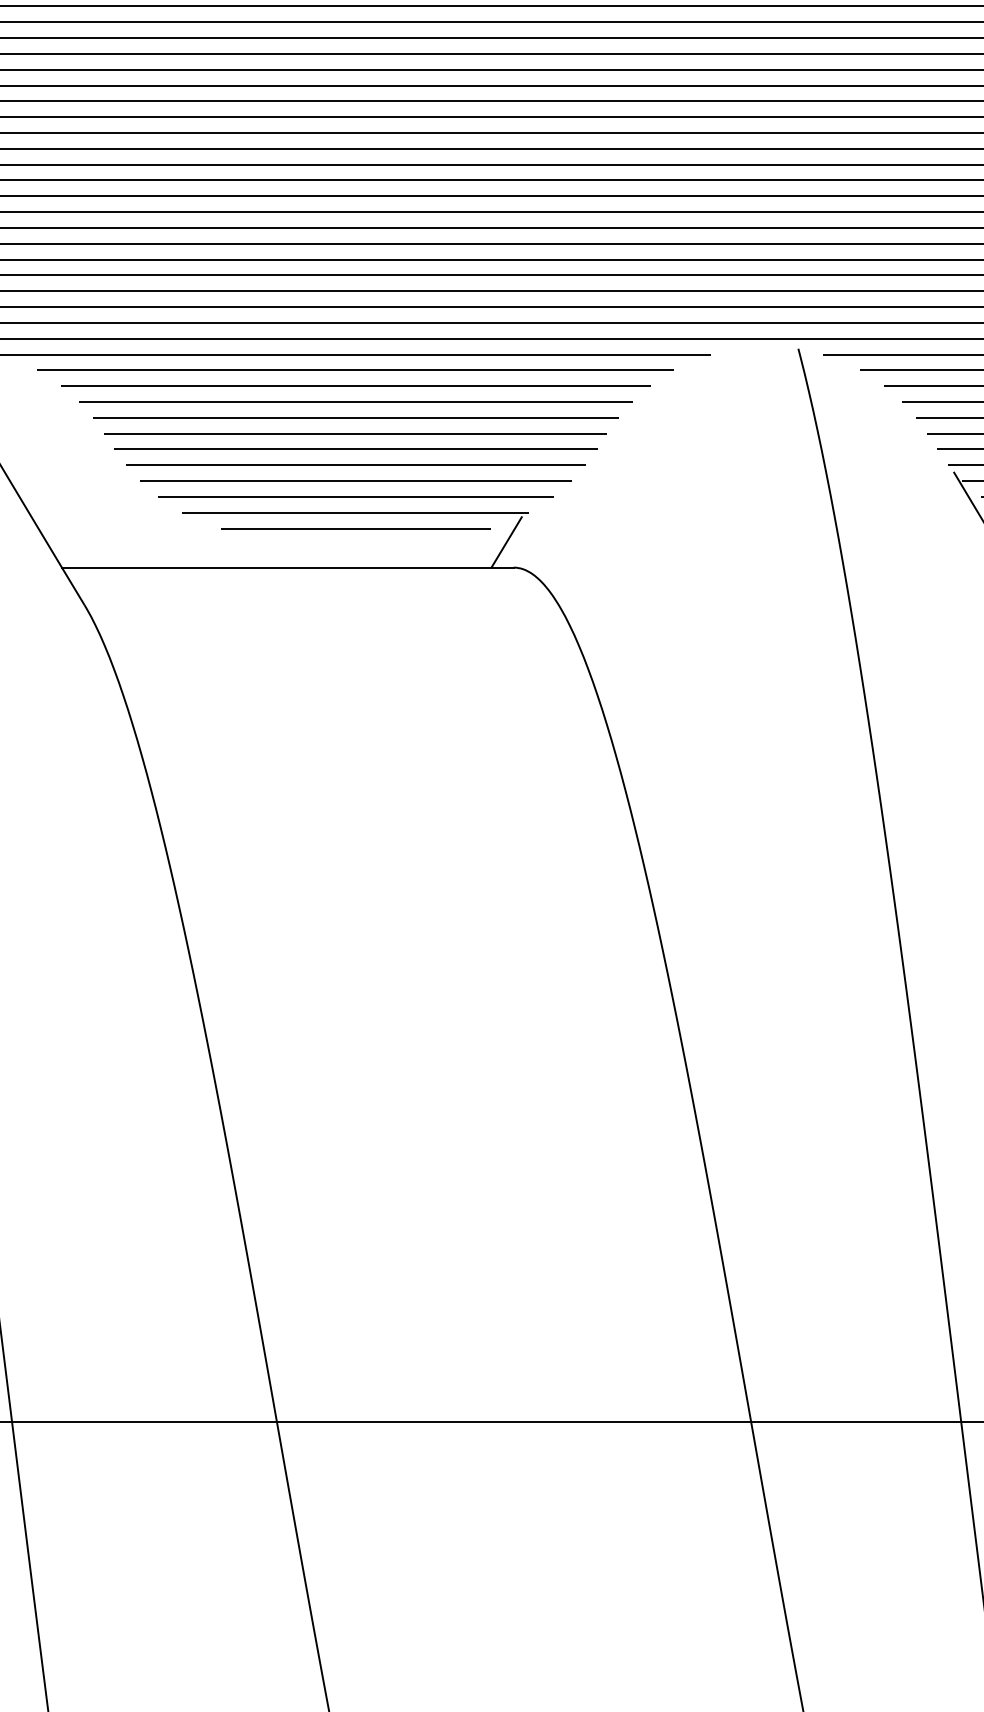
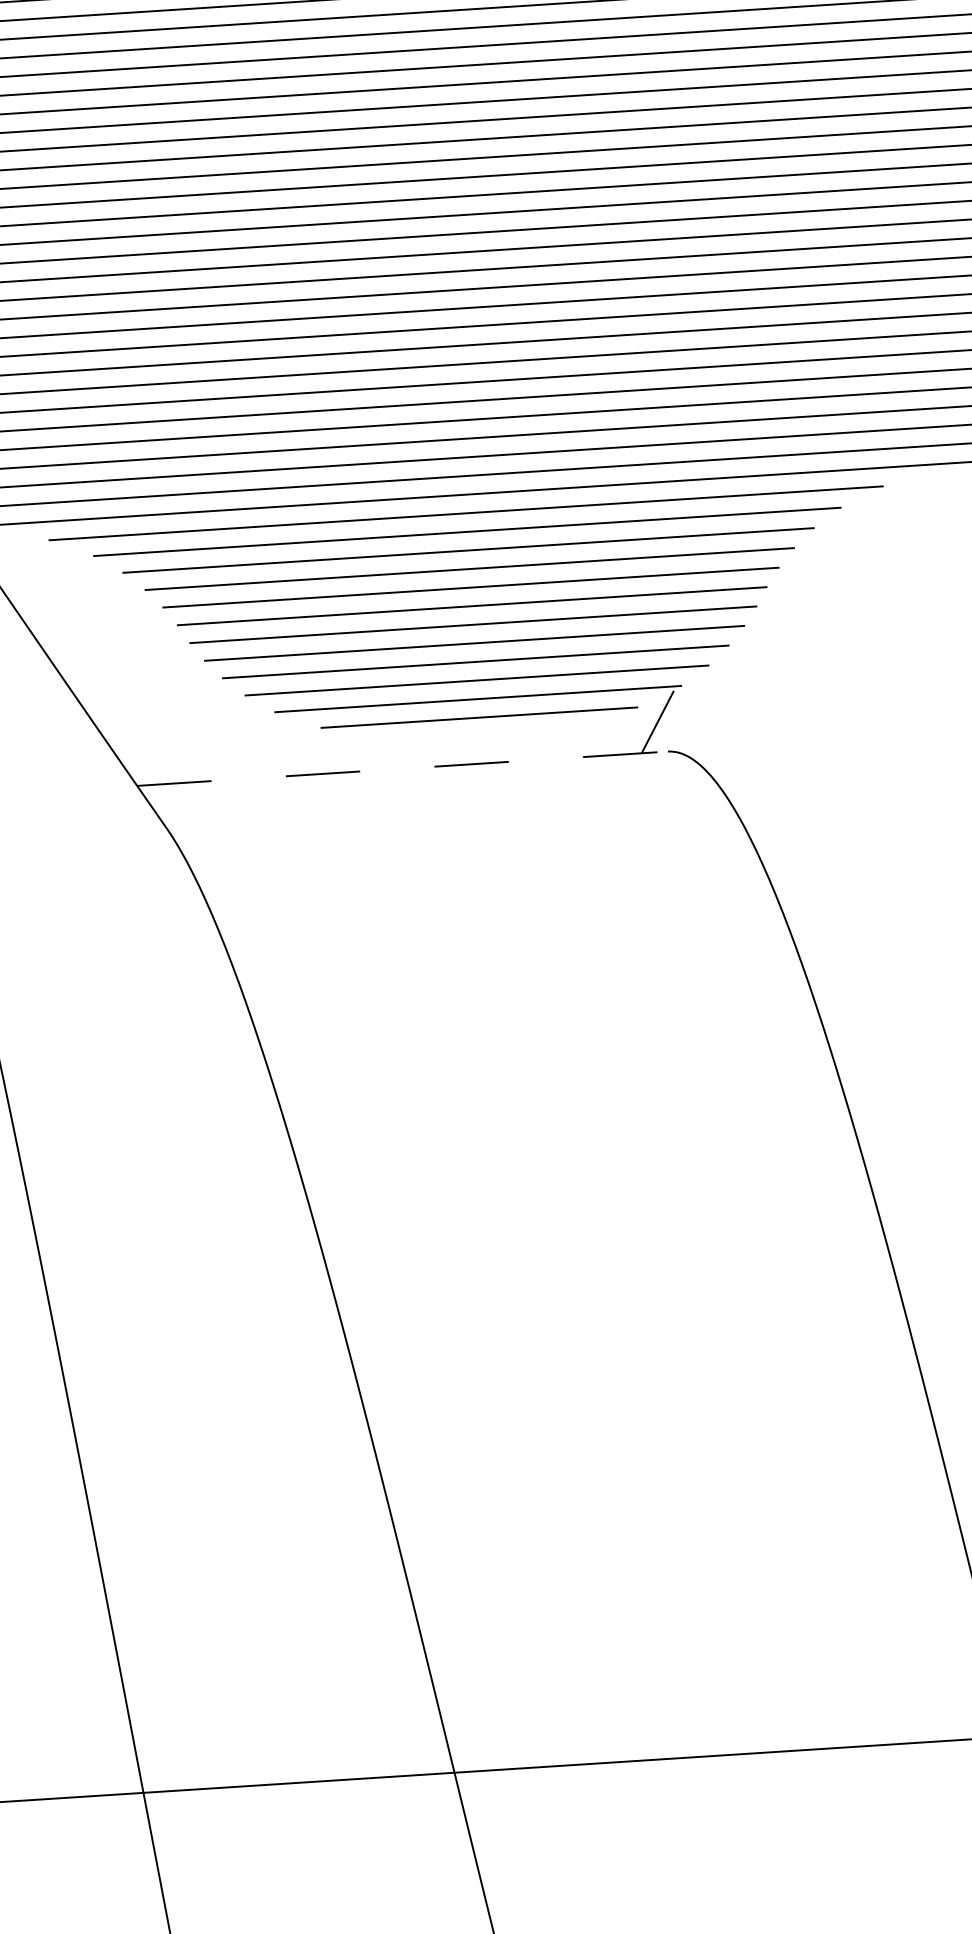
line: (287, 567) -> (402, 768), solid -> dashed

